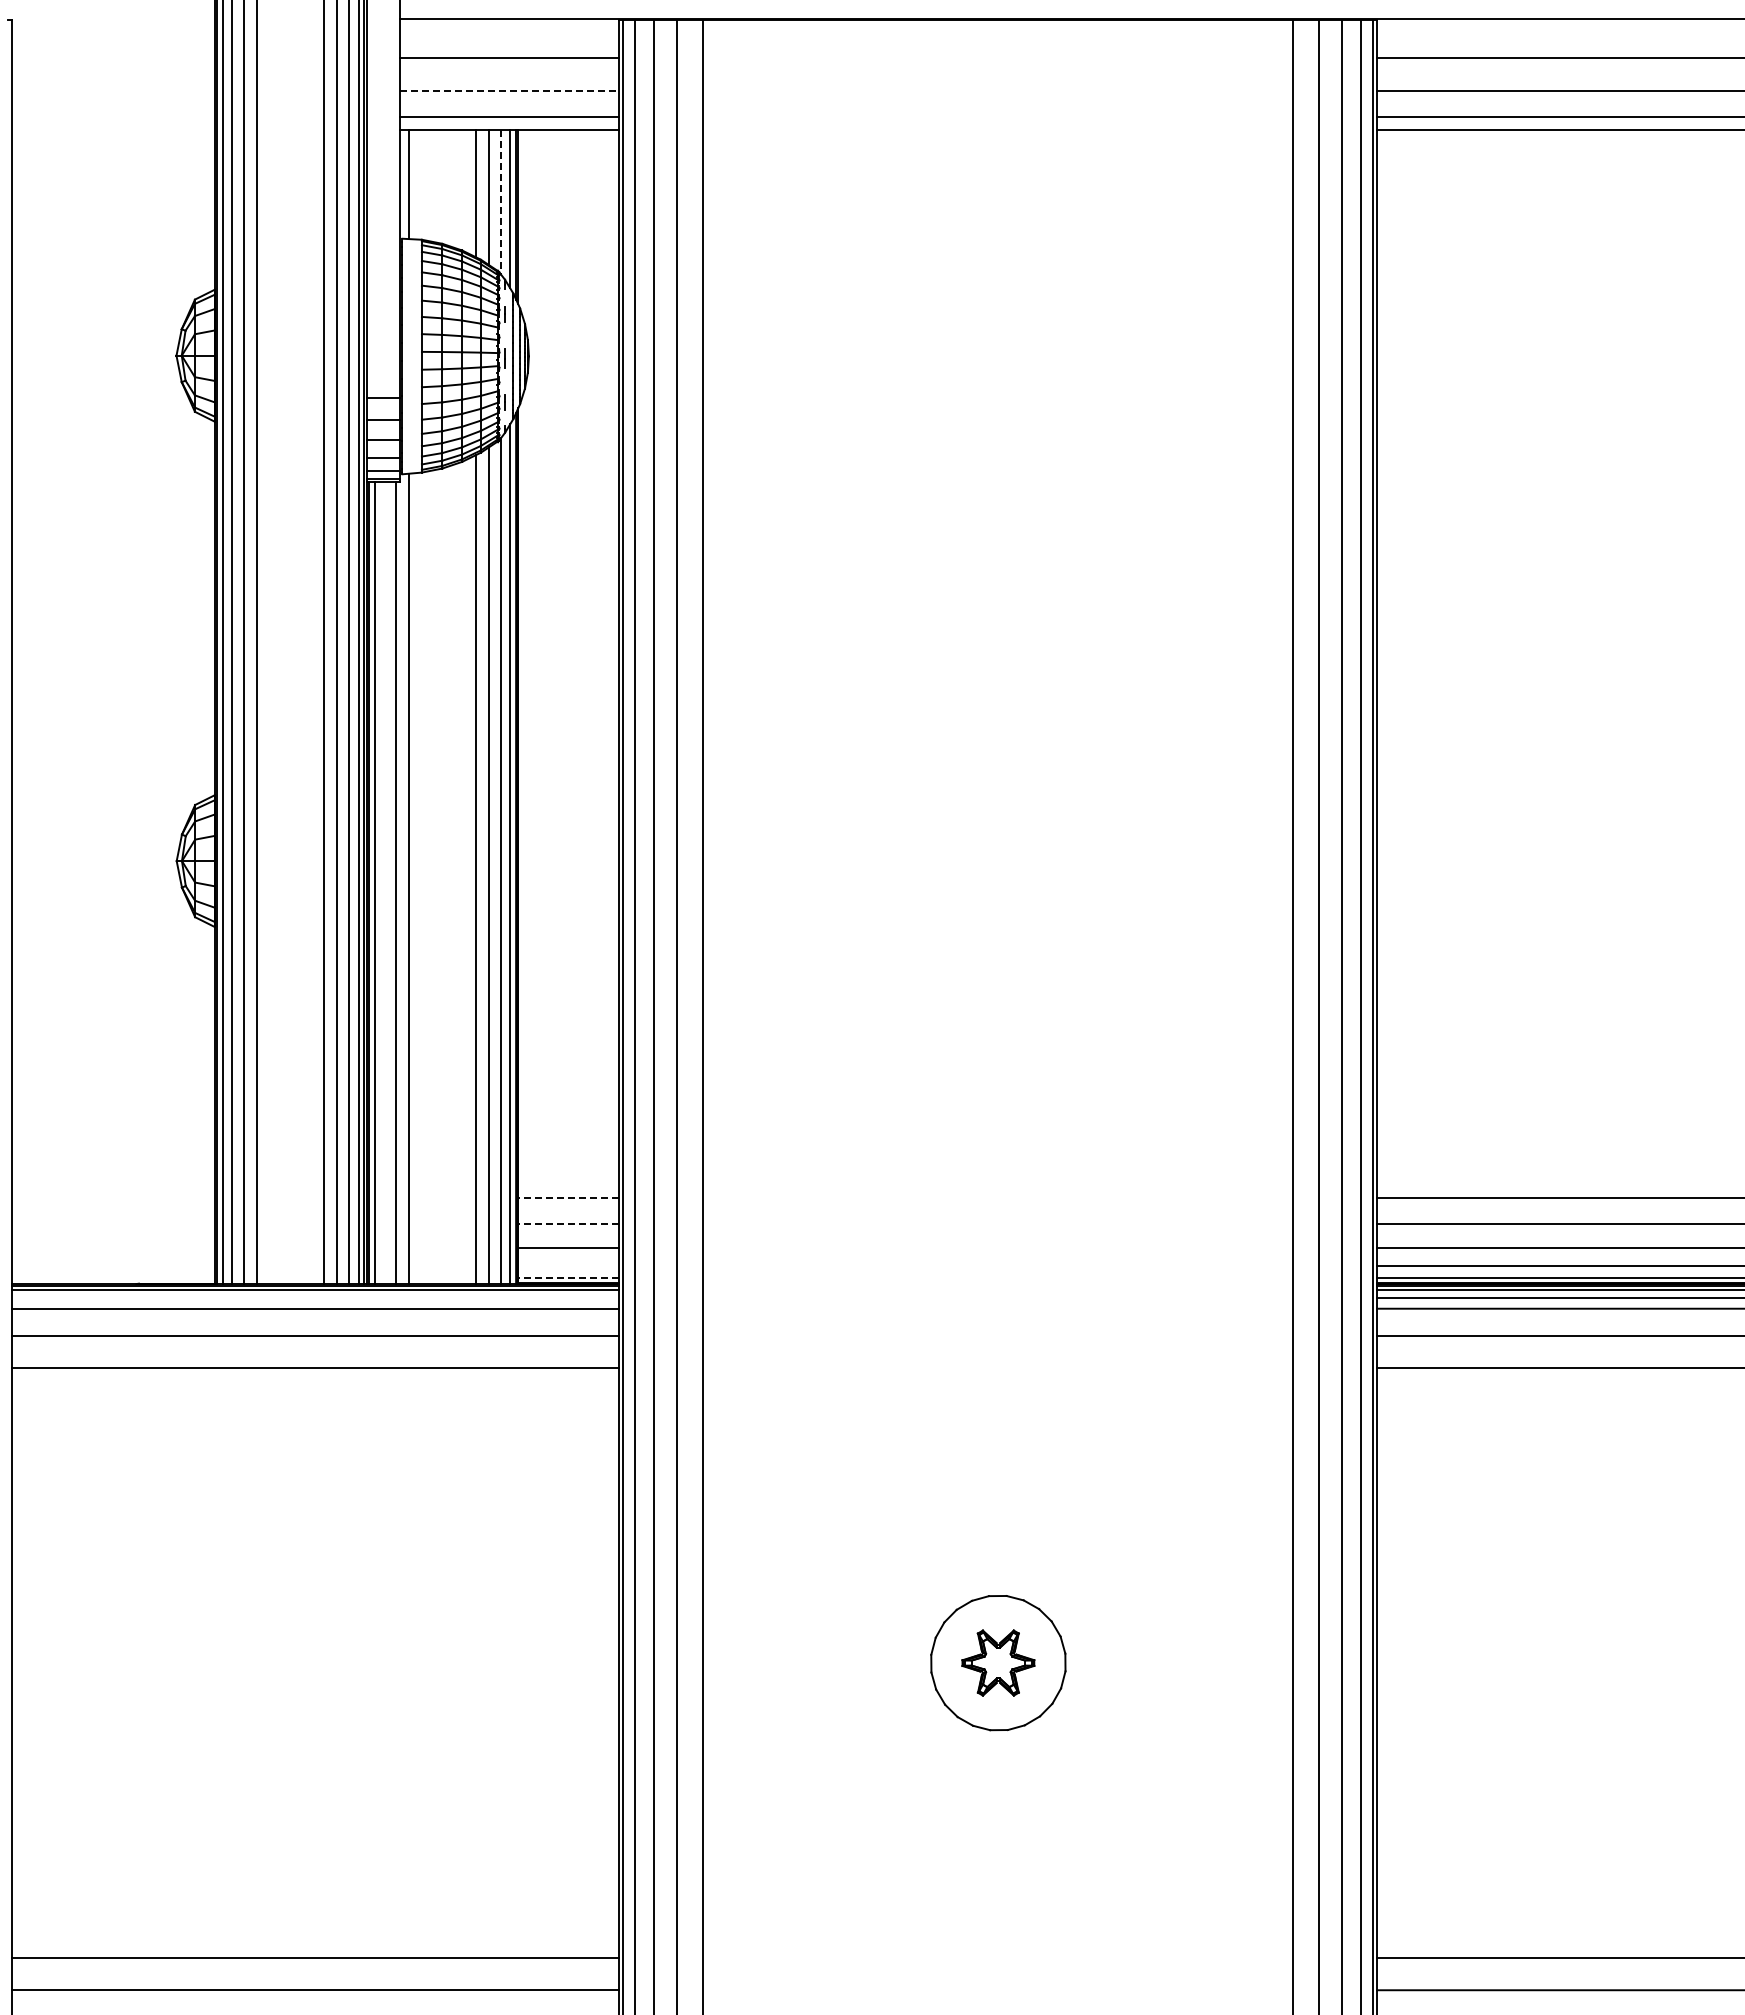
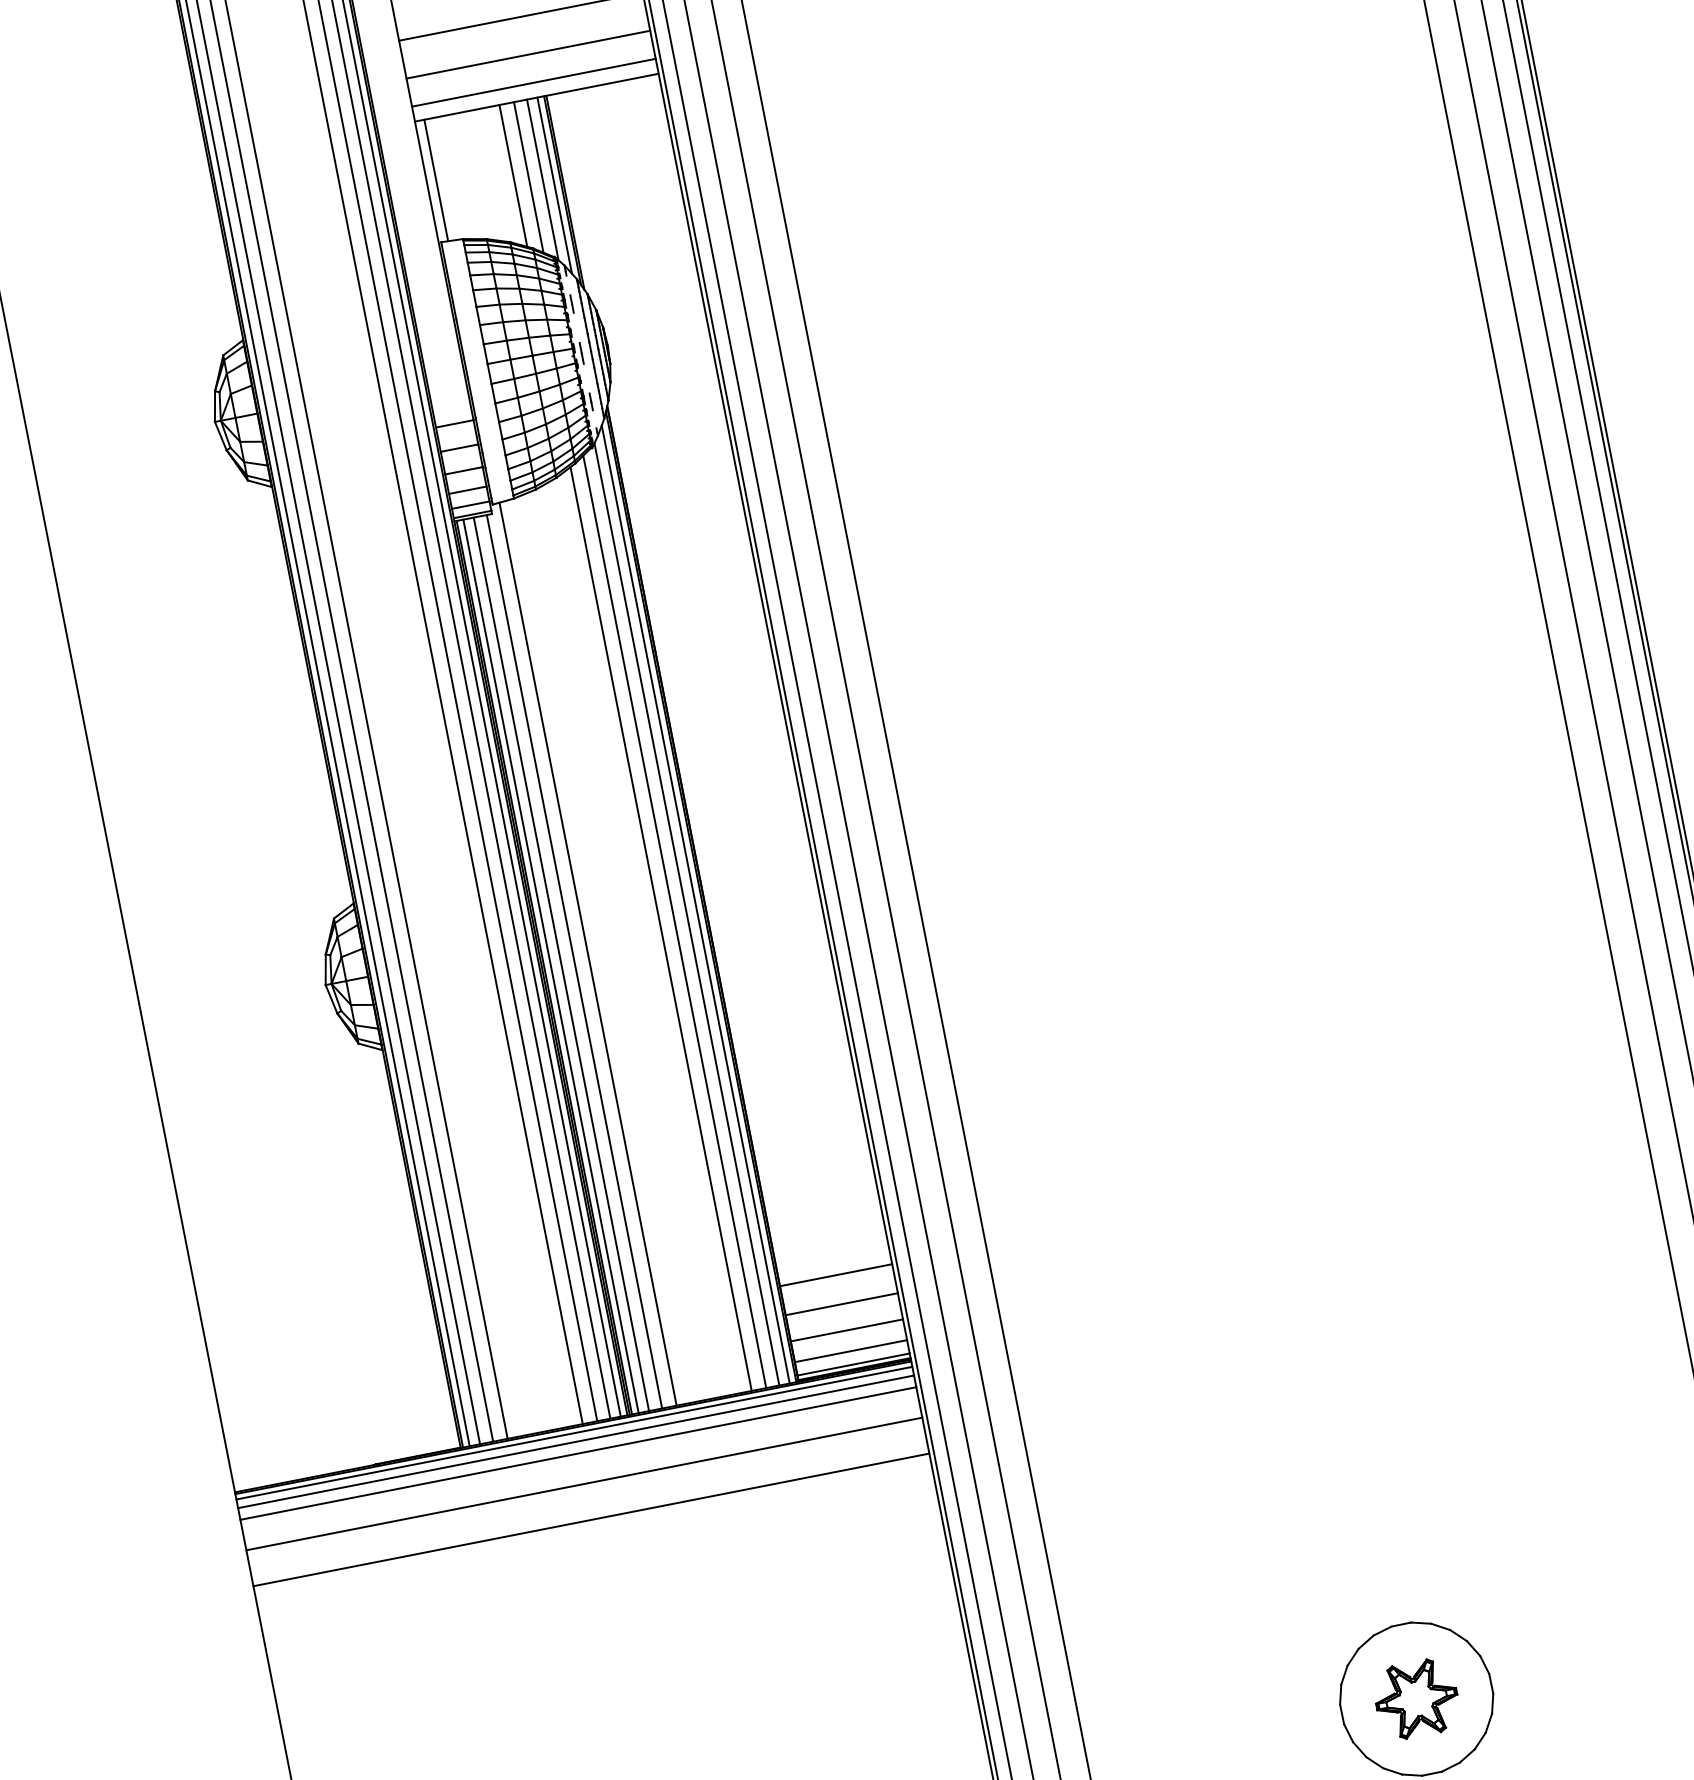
line: (510, 91) -> (529, 54), dashed -> solid
line: (500, 202) -> (542, 180), dashed -> solid
line: (383, 883) -> (561, 964), added
line: (568, 1198) -> (836, 1275), dashed -> solid
line: (568, 1224) -> (841, 1304), dashed -> solid
line: (568, 1266) -> (850, 1351), added
line: (568, 1278) -> (853, 1364), dashed -> solid
line: (315, 1298) -> (575, 1442), added

